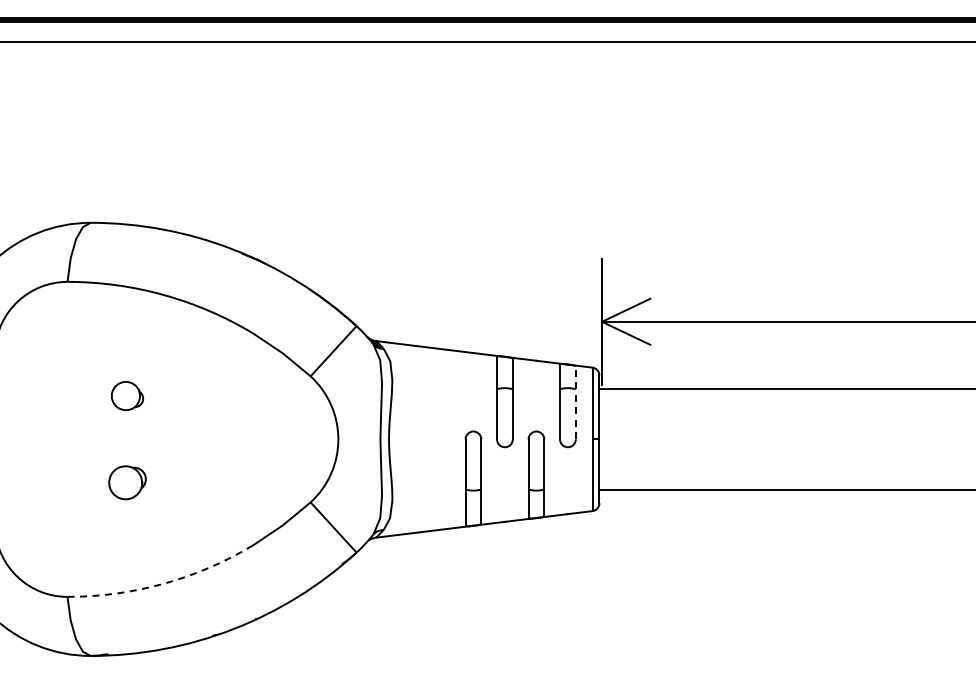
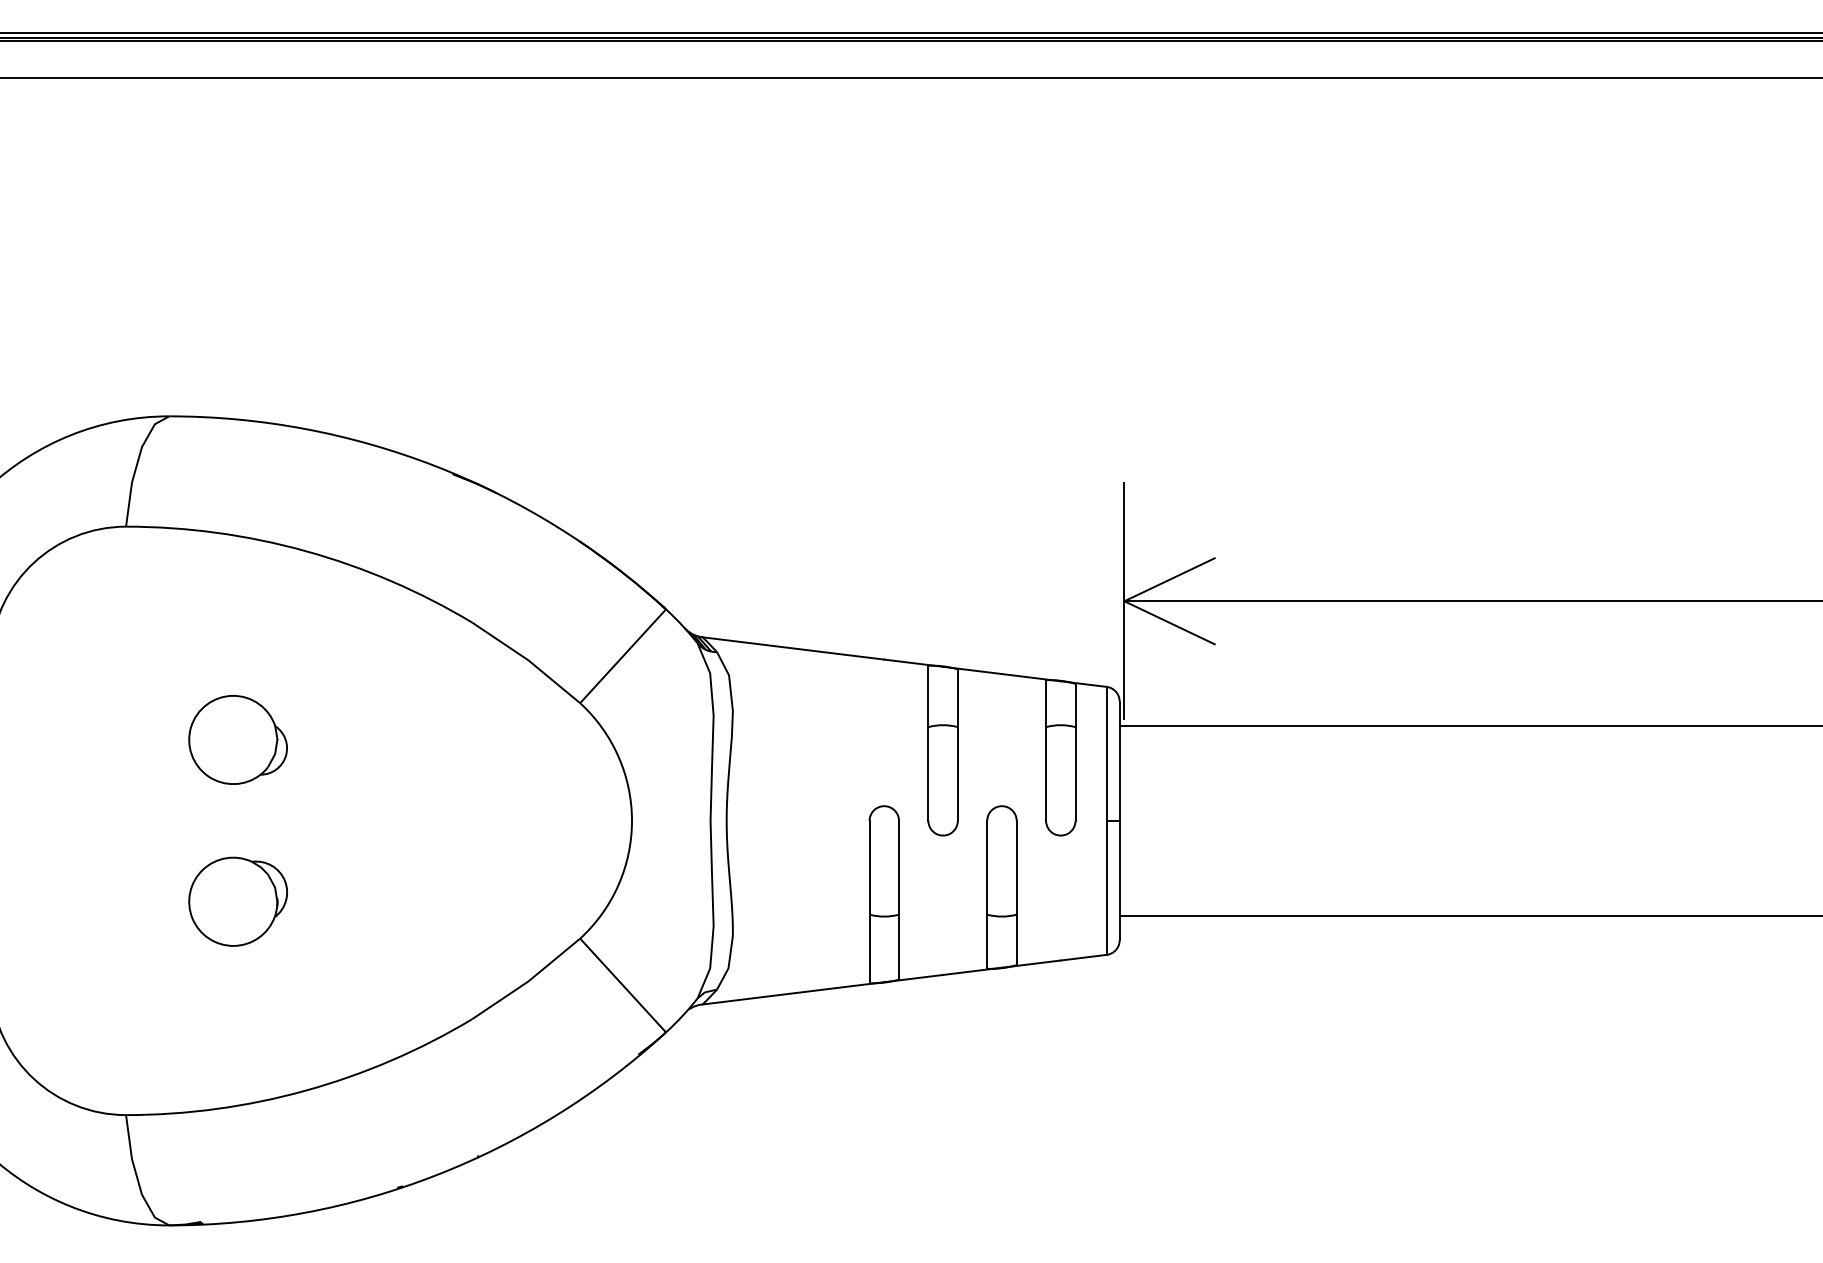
part: (127, 395) -> (238, 738), size x1.67
line: (575, 402) -> (1074, 751), dashed -> solid
part: (127, 482) -> (238, 901), size x1.43
arc: (163, 583) -> (305, 1090), dashed -> solid

